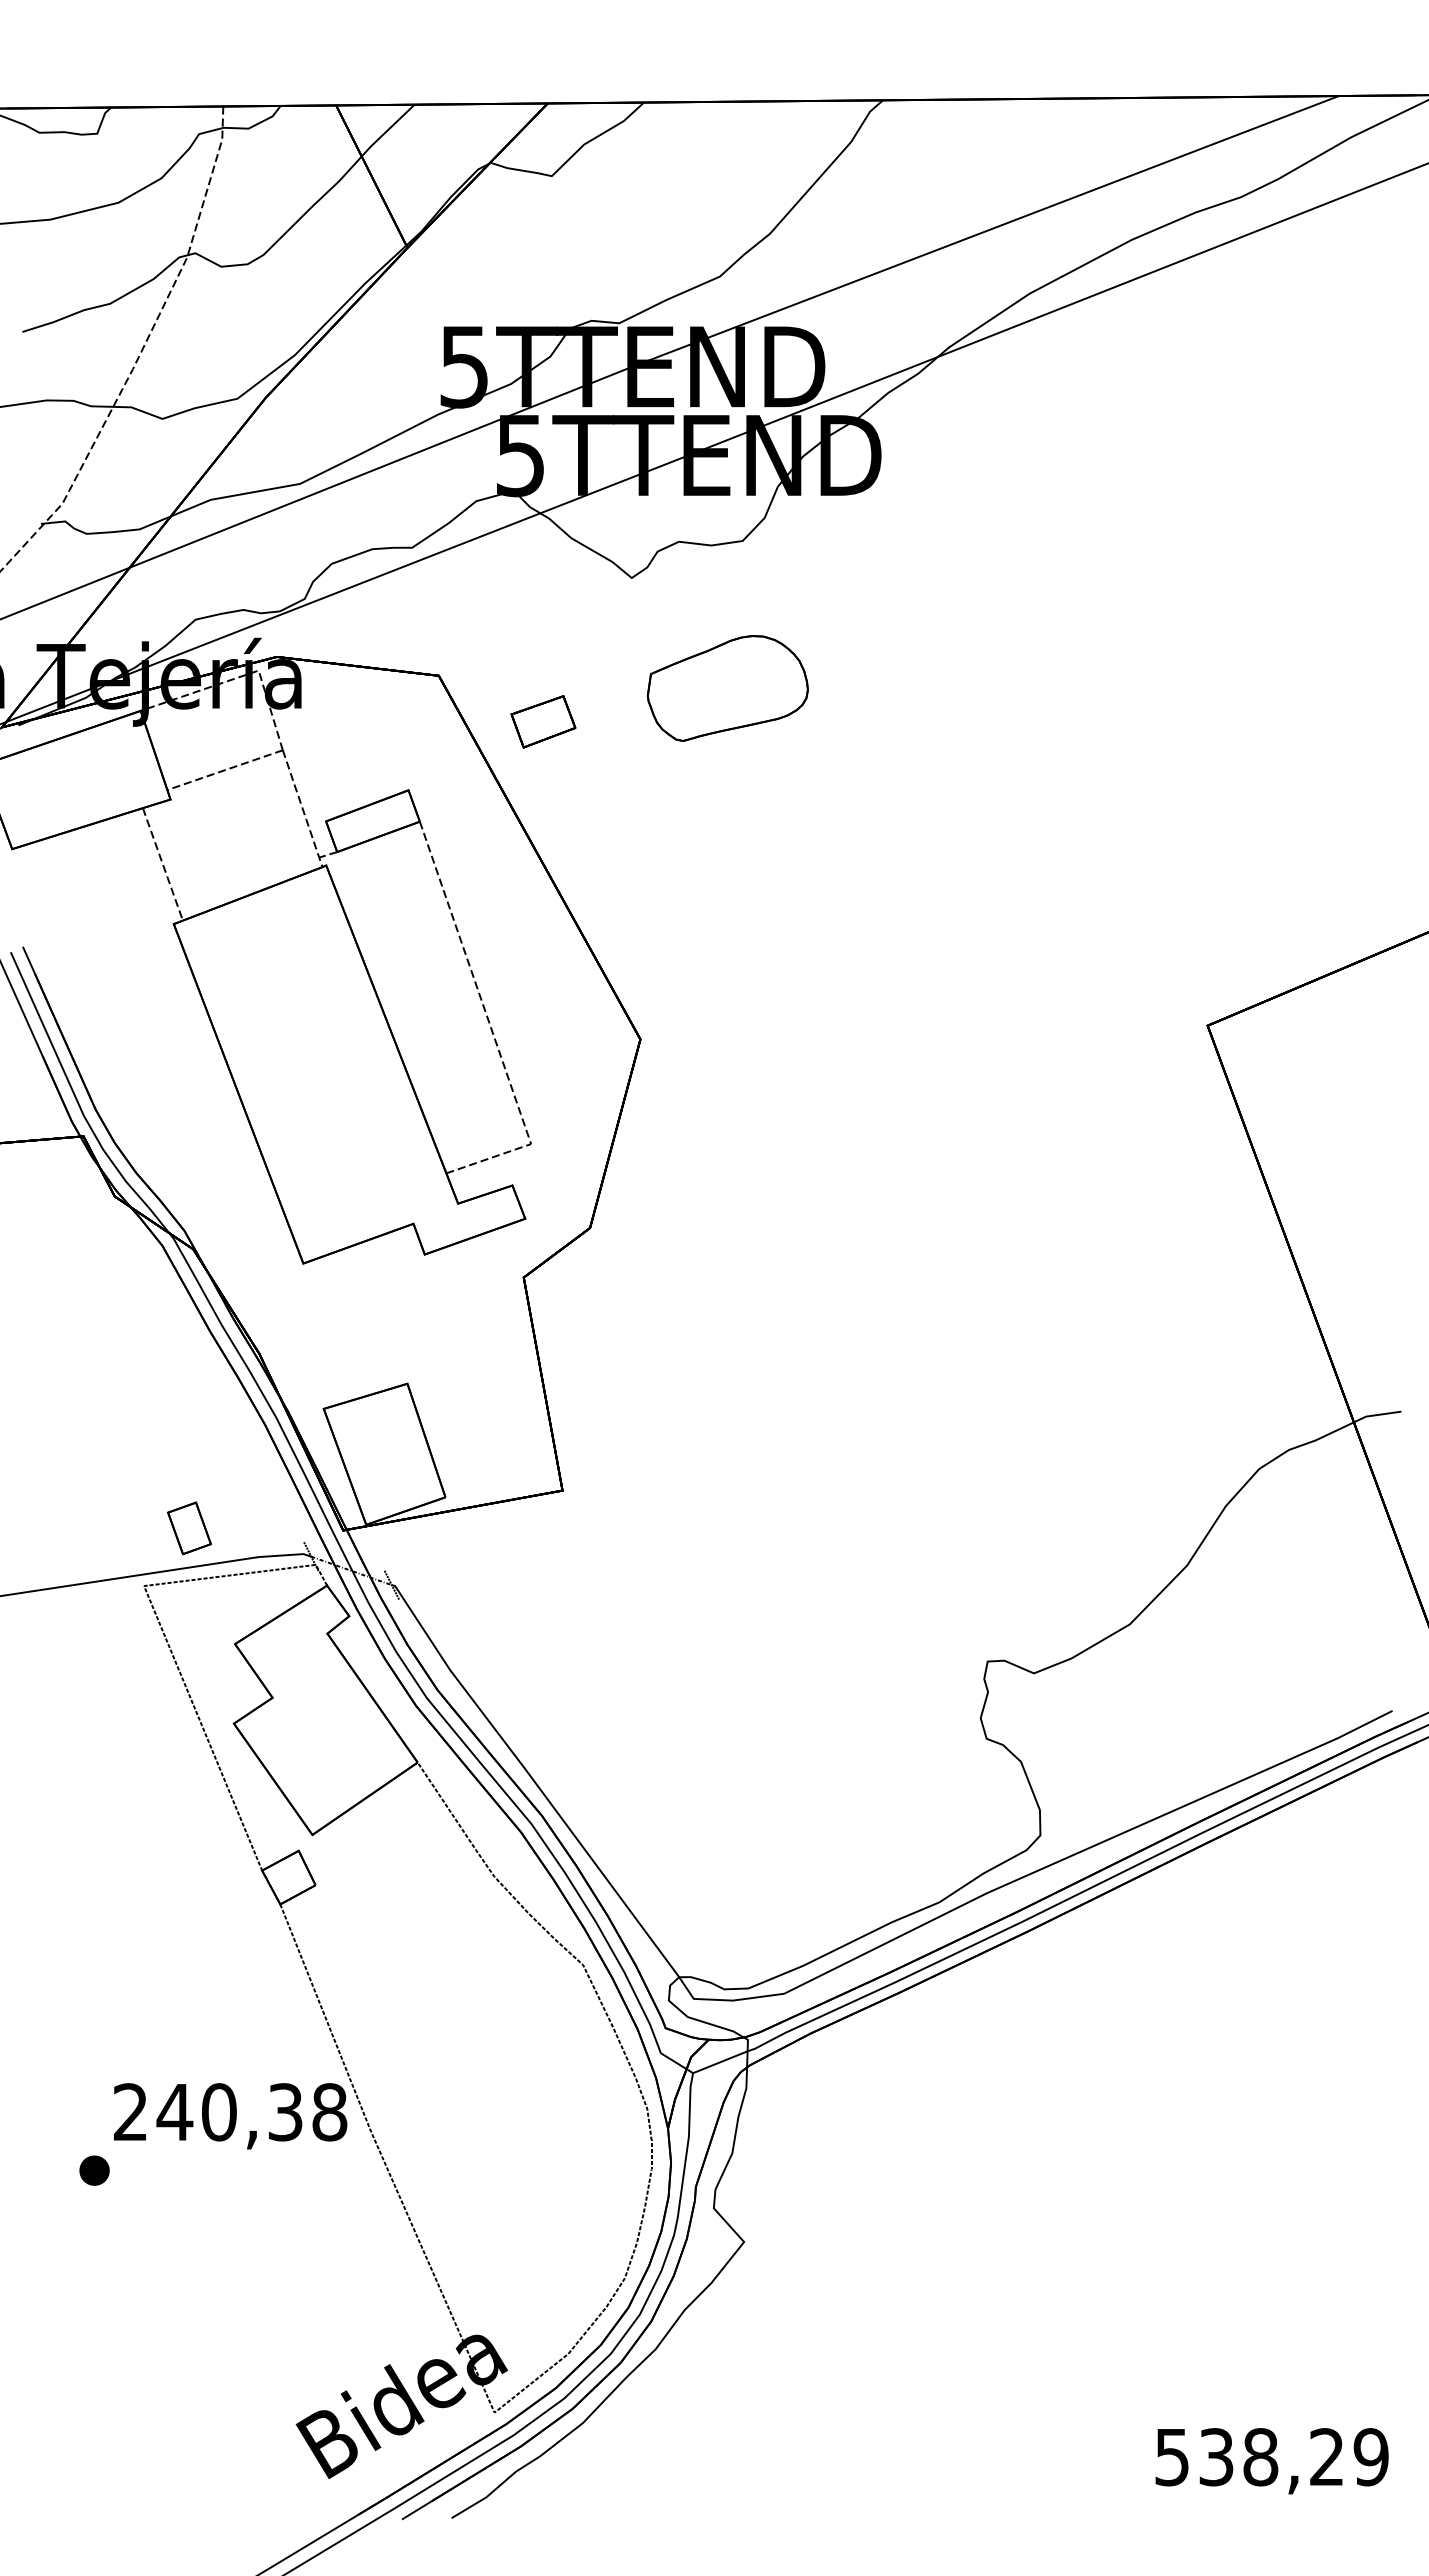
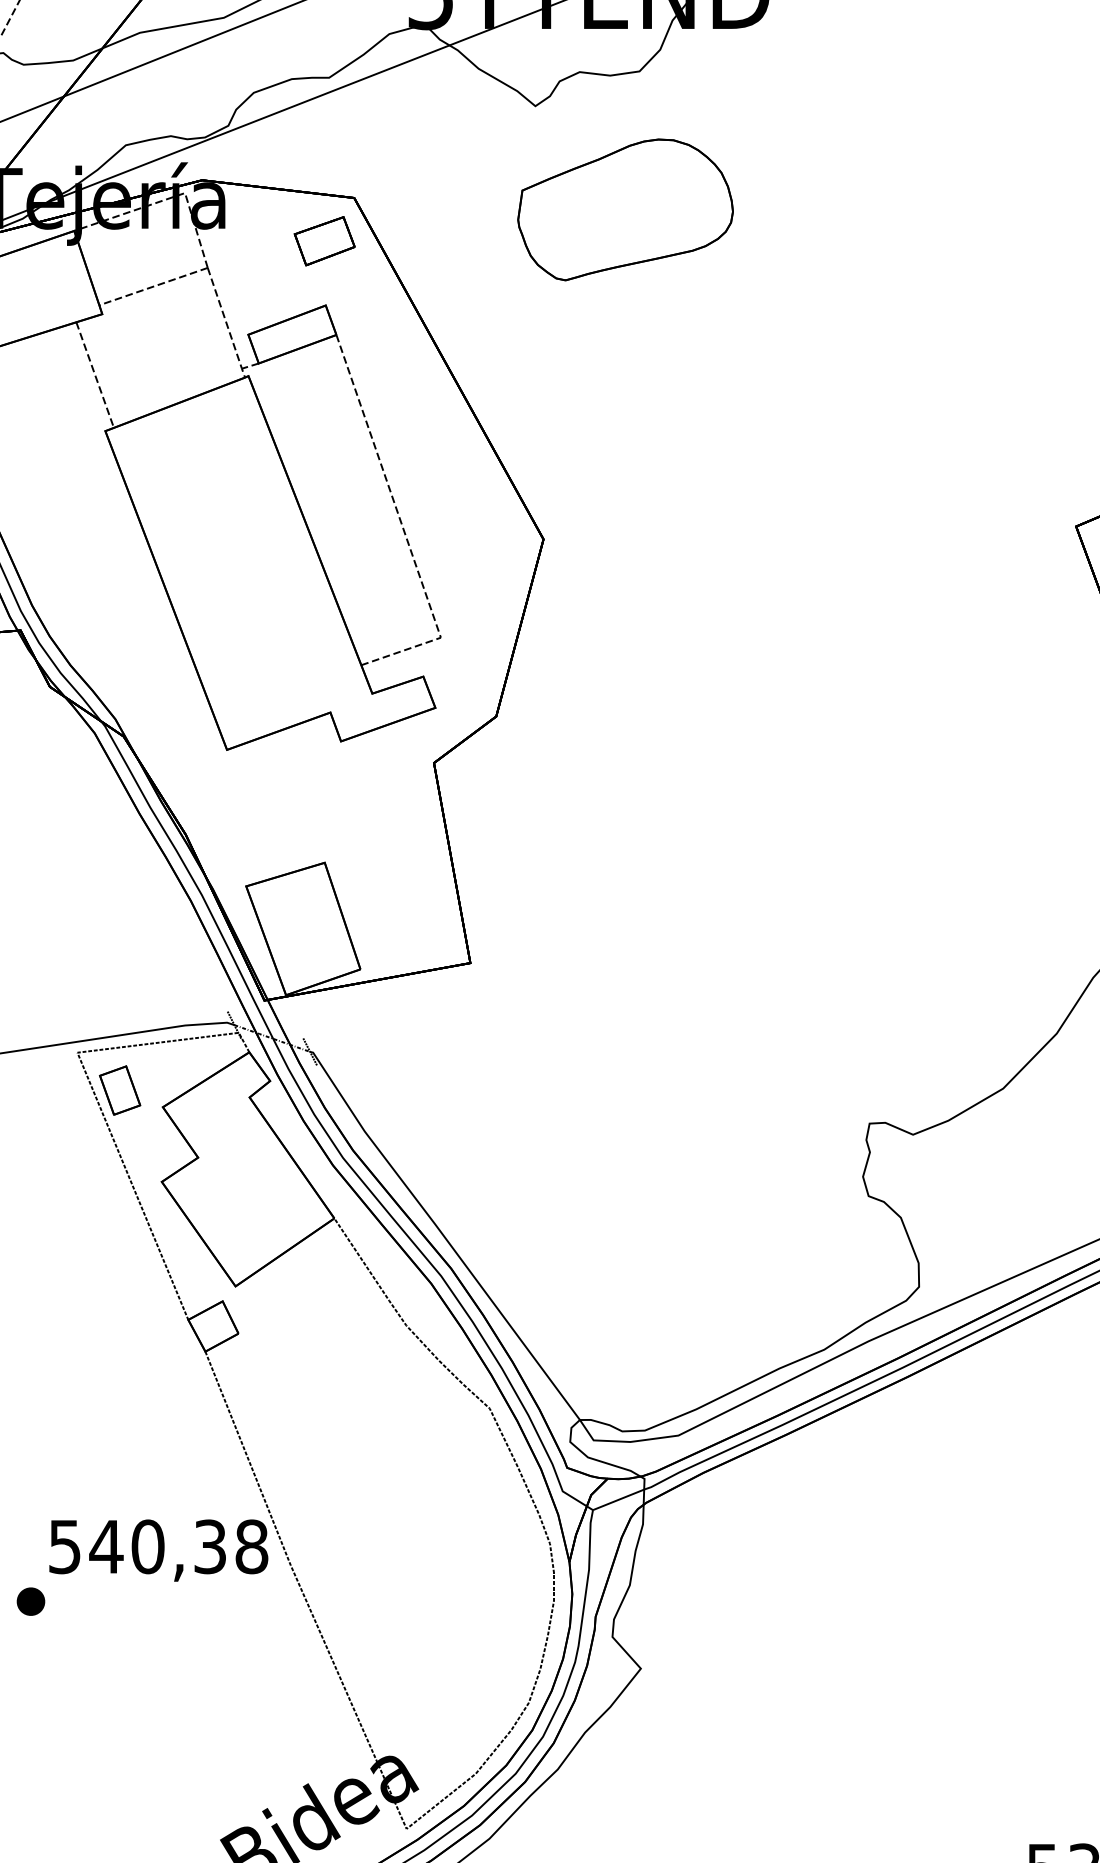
part: (727, 688) -> (625, 209), size x1.43
part: (543, 721) -> (324, 240), moved
part: (189, 1528) -> (120, 1090), moved
text: (129, 2112) -> (63, 1547), 240,38 -> 540,38

